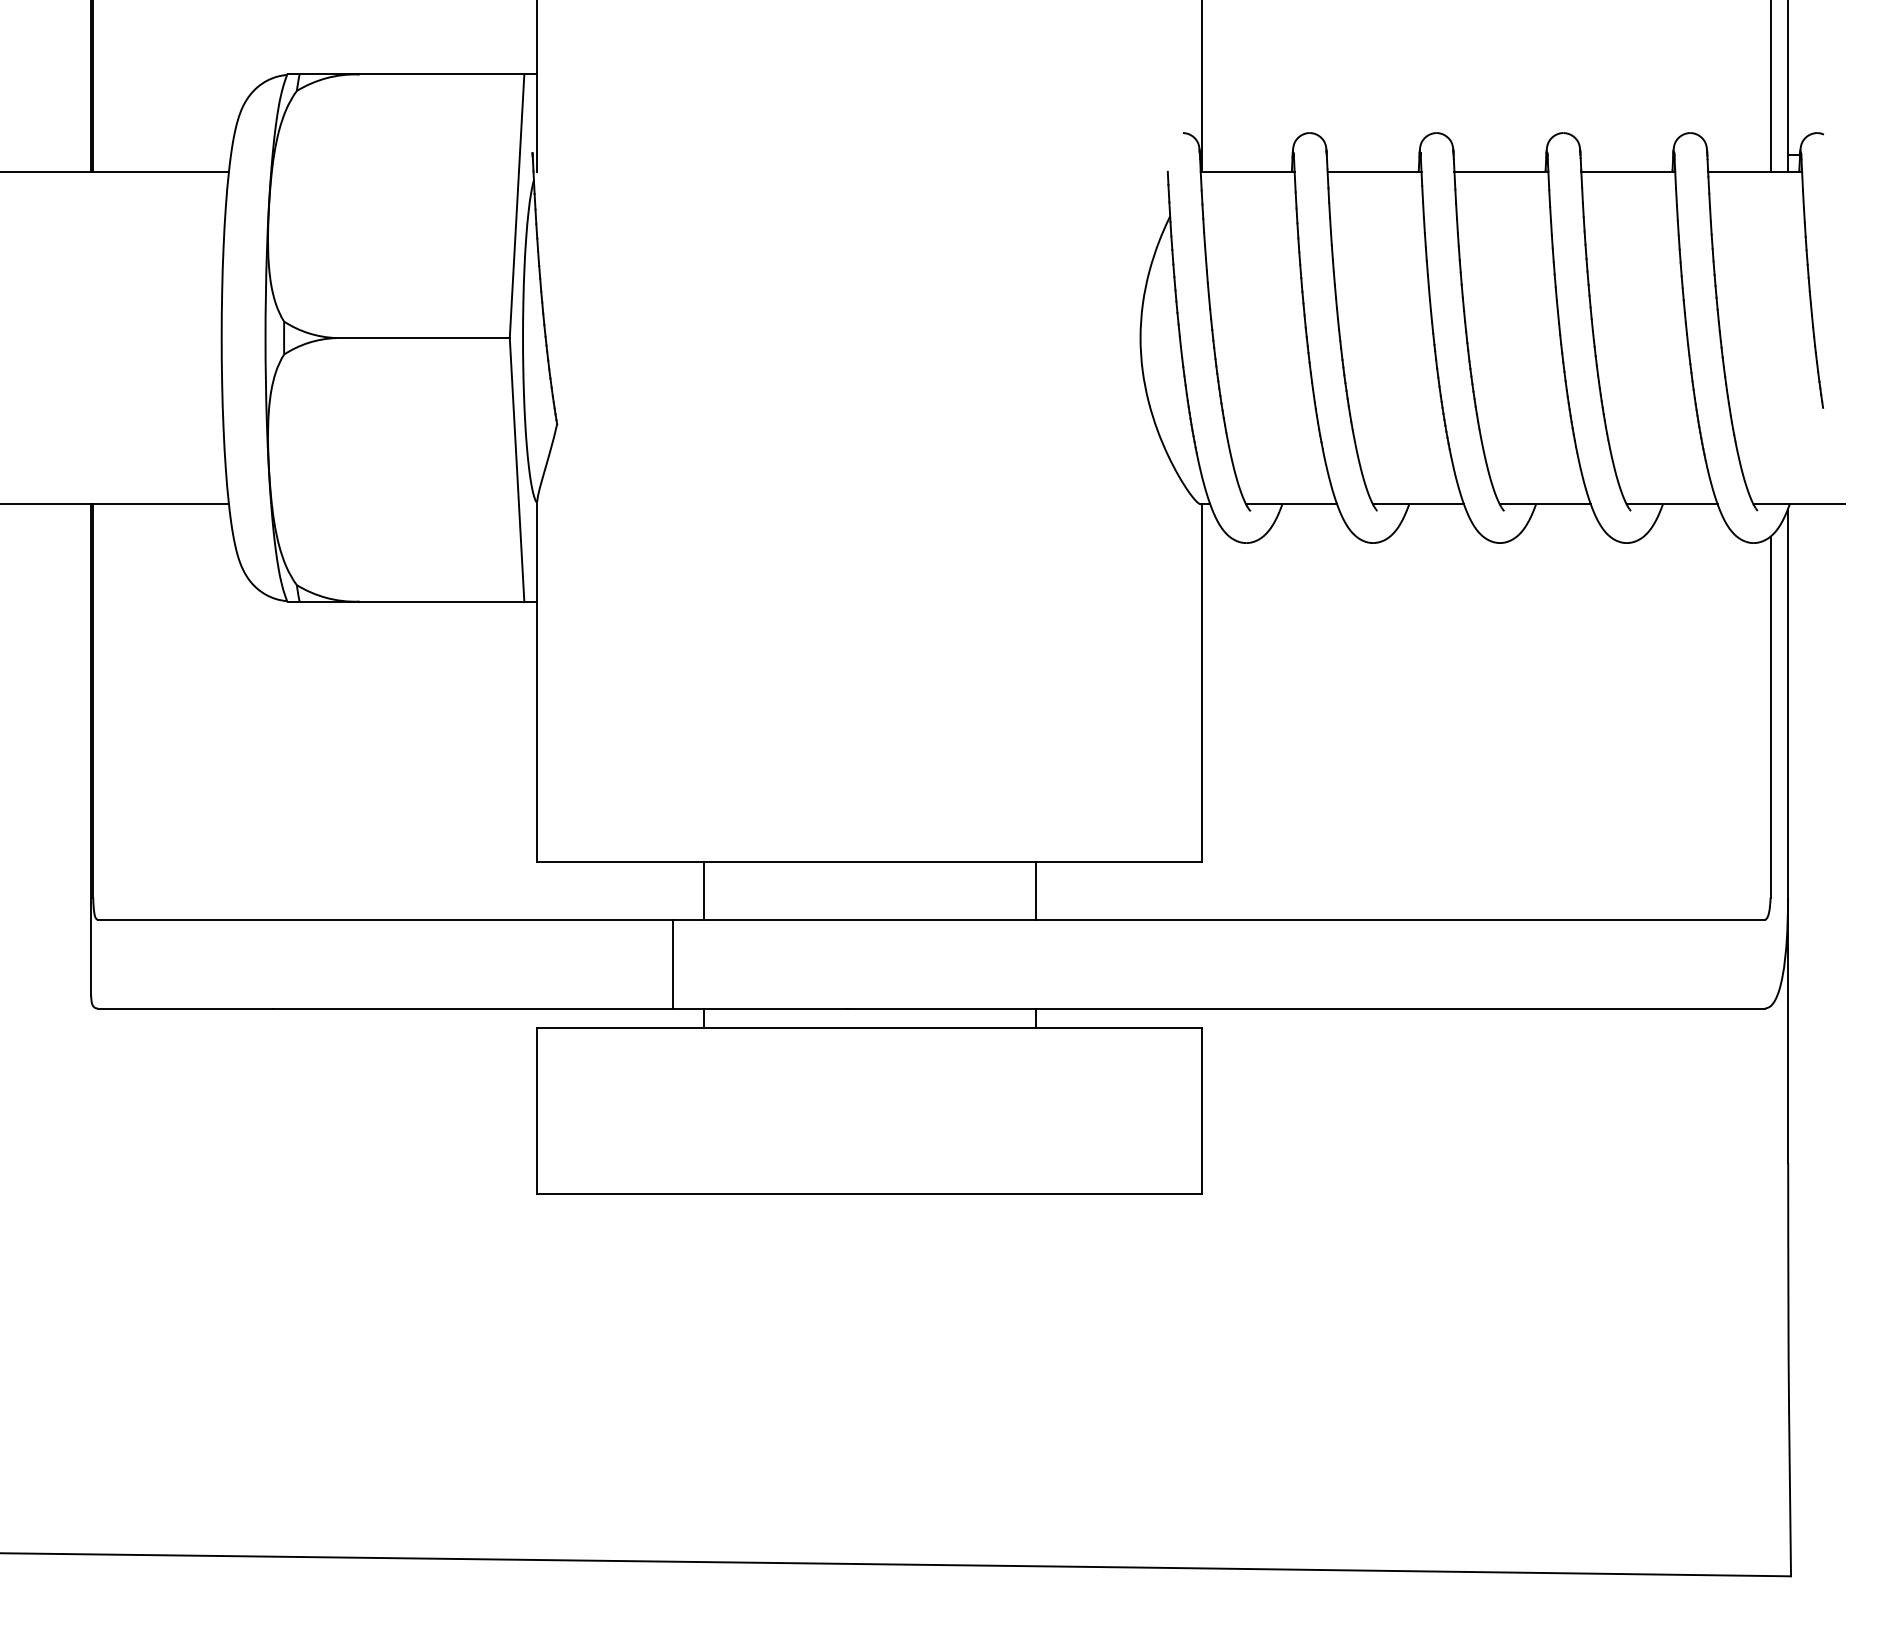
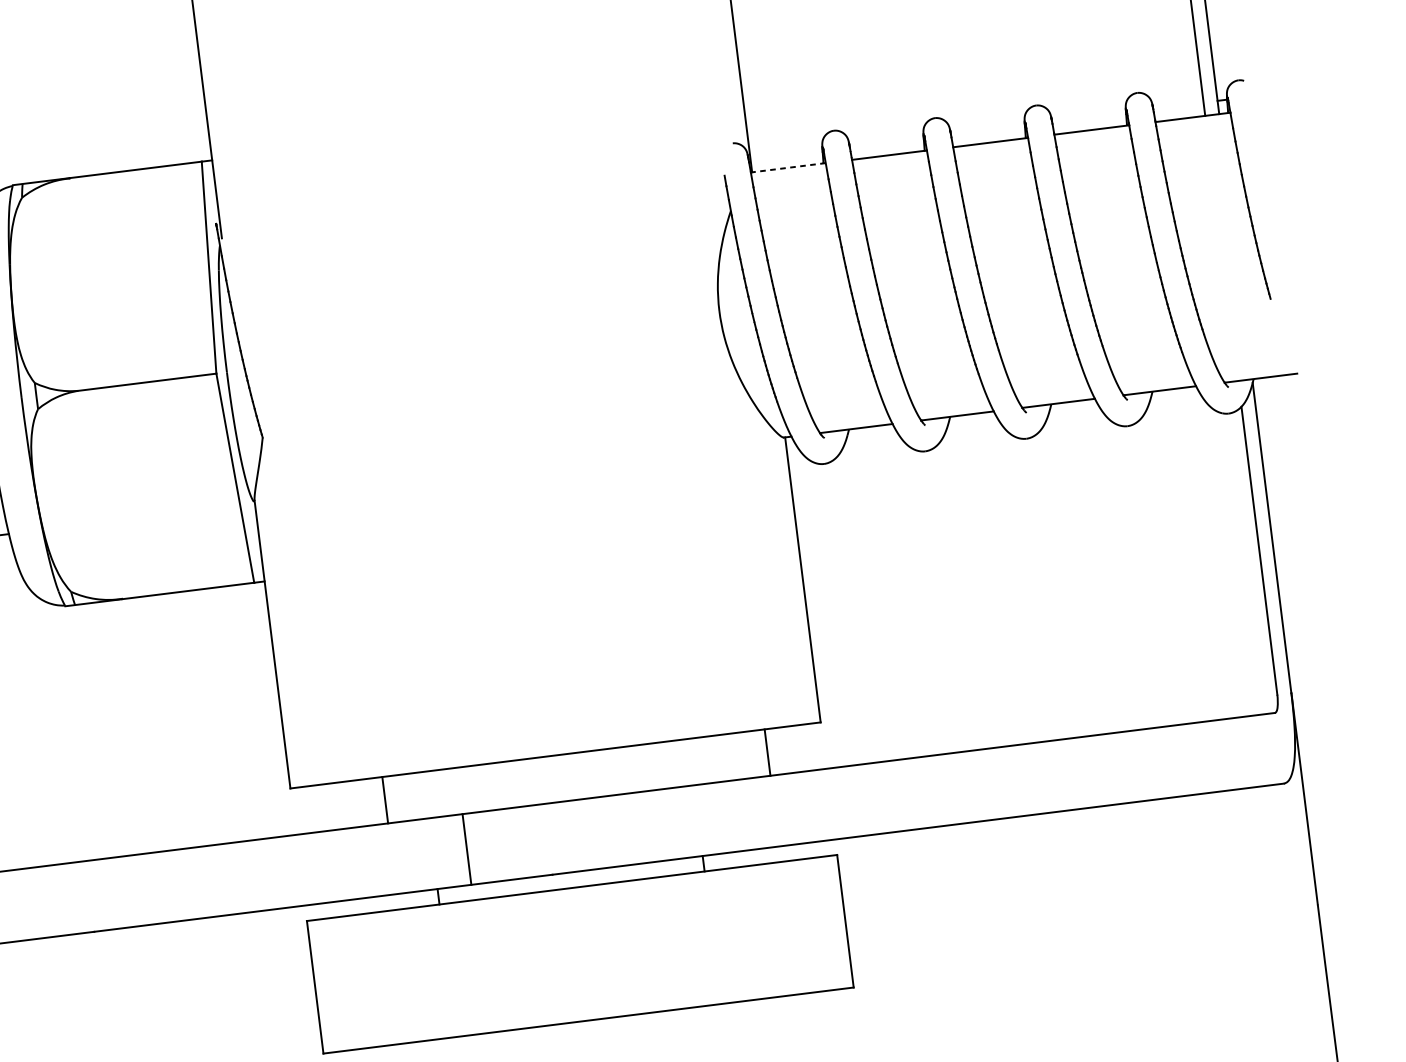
line: (1247, 171) -> (788, 167), solid -> dashed
line: (703, 890) -> (385, 800), moved
line: (1036, 890) -> (767, 752), moved
line: (673, 963) -> (467, 848), moved

